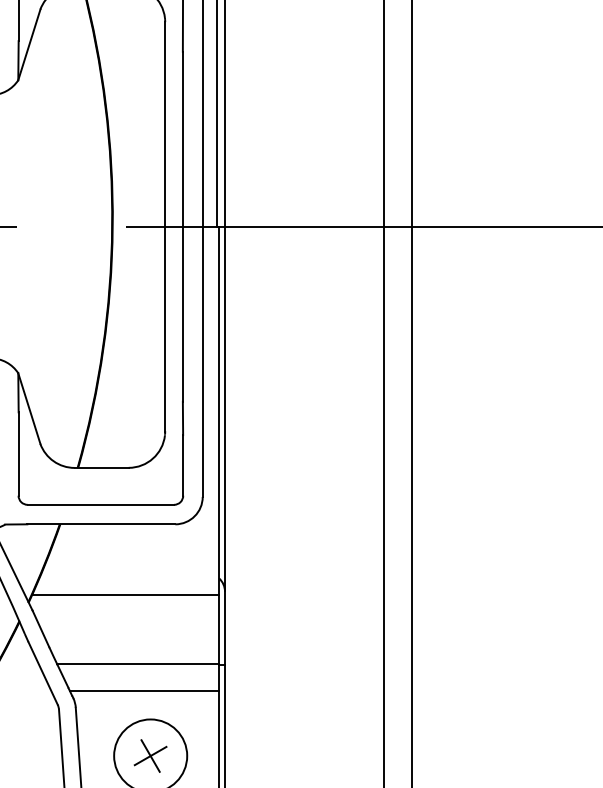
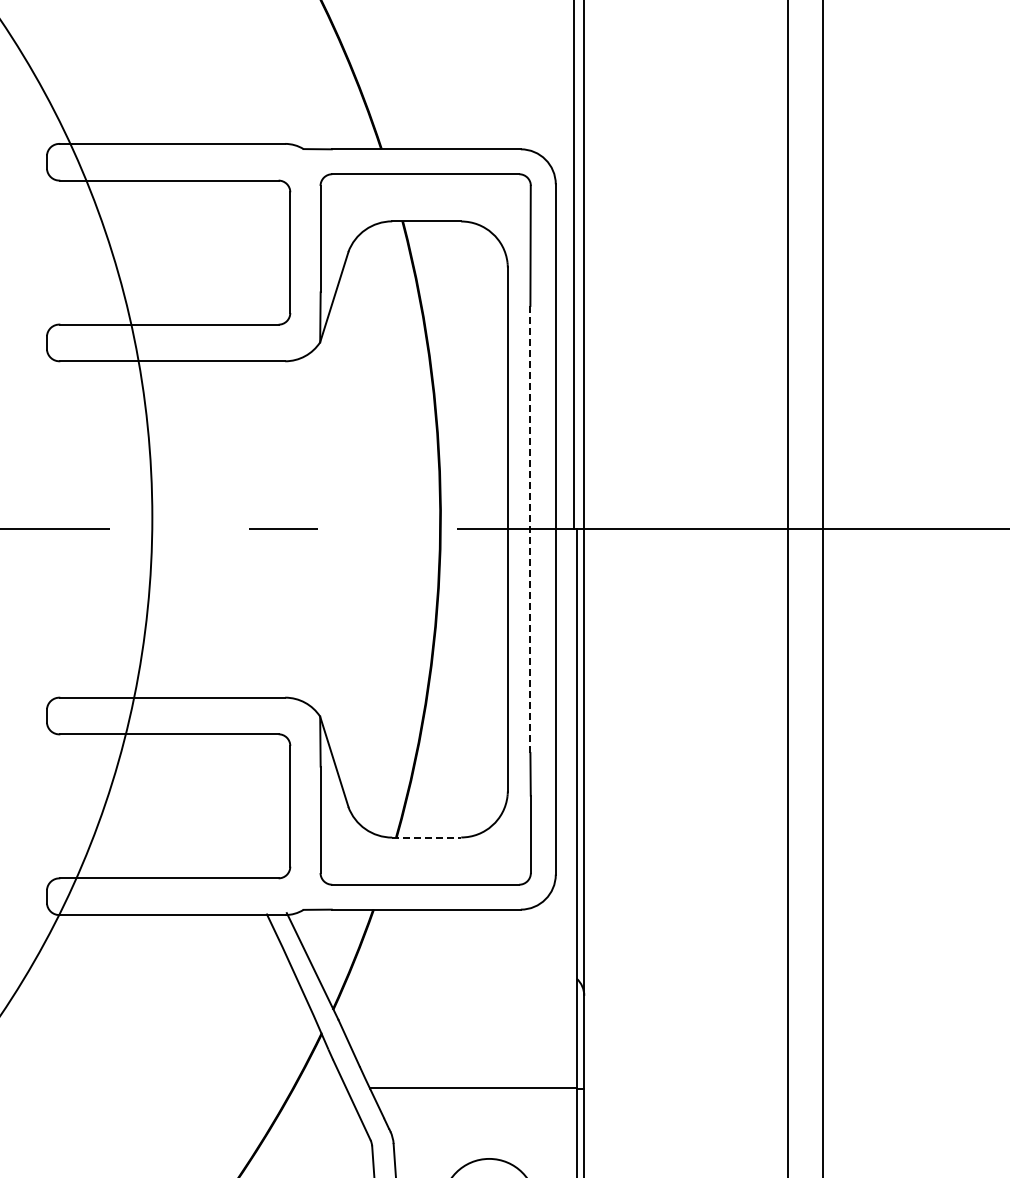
line: (182, 226) -> (530, 529), solid -> dashed
line: (101, 467) -> (426, 837), solid -> dashed
line: (125, 595) -> (456, 1000), removed
line: (144, 691) -> (481, 1123), removed

